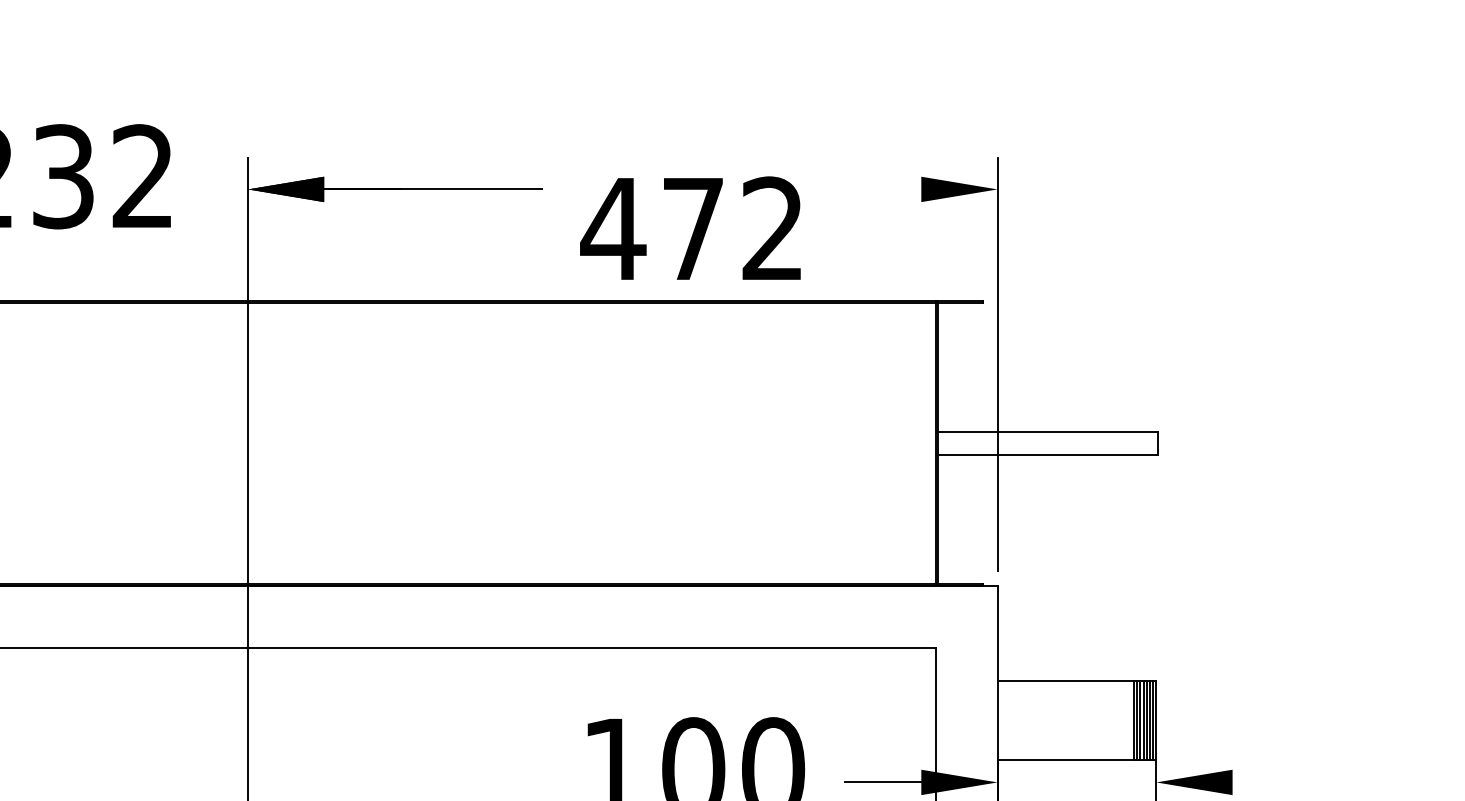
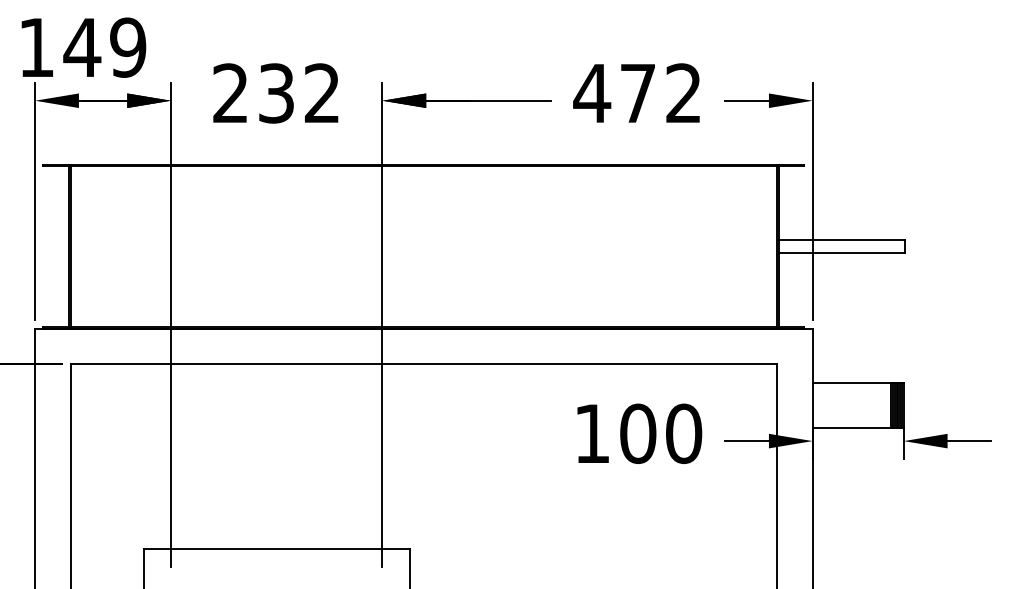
line: (882, 188) -> (746, 100), added
text: (690, 227) -> (636, 92), moved
line: (1270, 783) -> (969, 441), added

